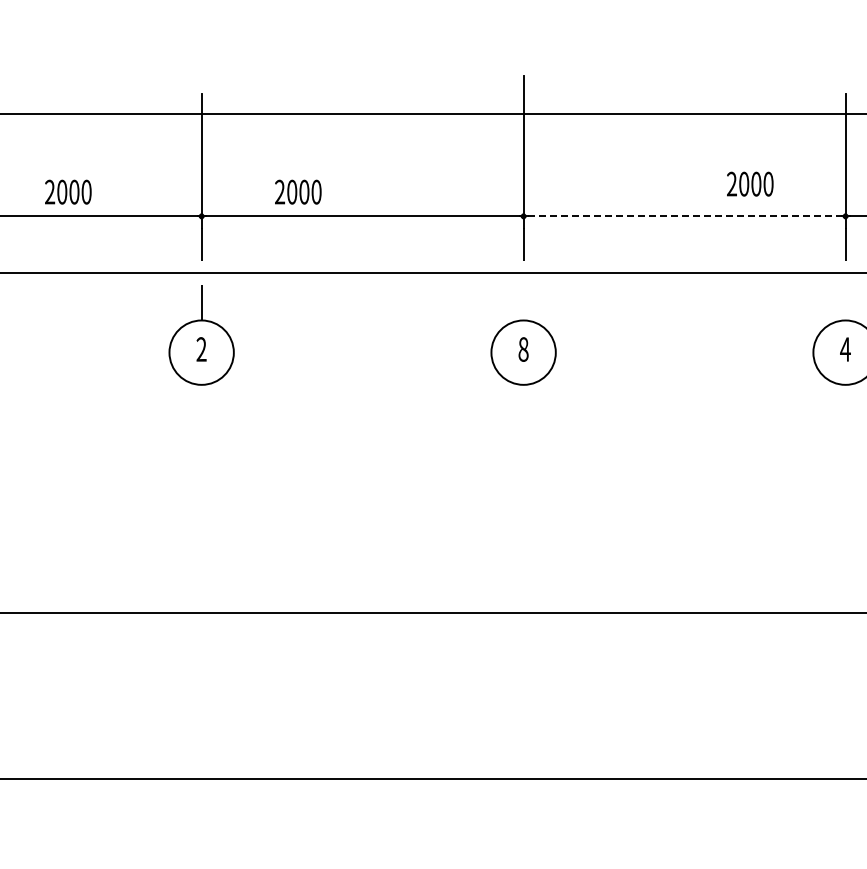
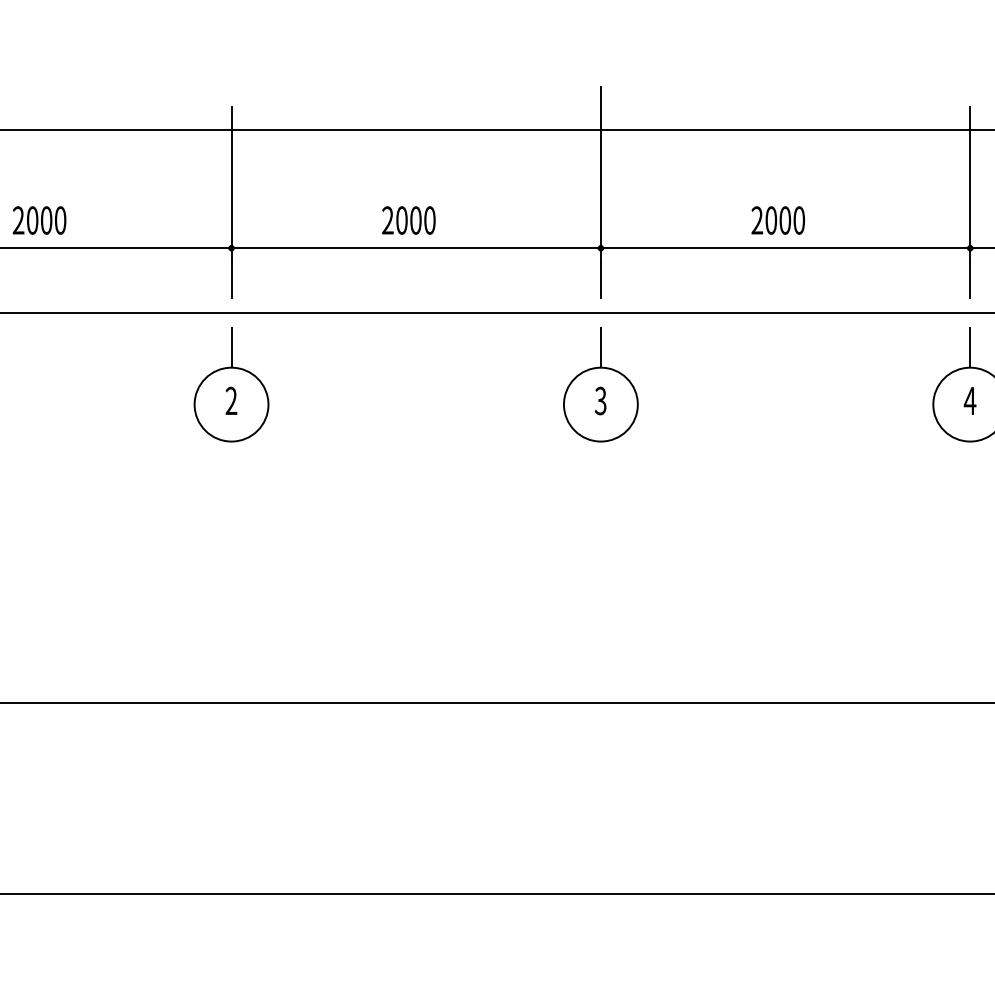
text: (750, 183) -> (778, 219), moved
text: (68, 191) -> (39, 219), moved
text: (298, 191) -> (409, 219), moved
line: (684, 216) -> (785, 248), dashed -> solid
line: (523, 302) -> (600, 347), added
line: (845, 302) -> (970, 347), added
text: (523, 349) -> (600, 400), 8 -> 3

